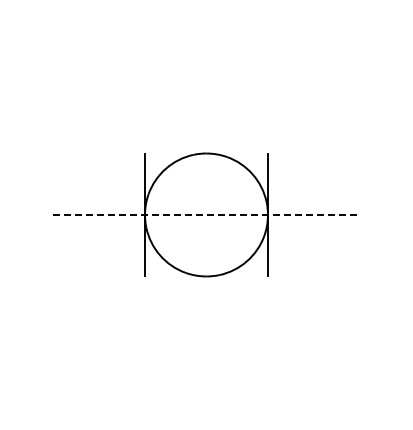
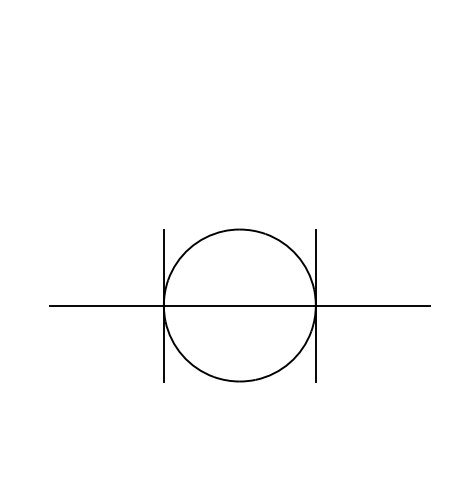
line: (206, 214) -> (239, 304), dashed -> solid

